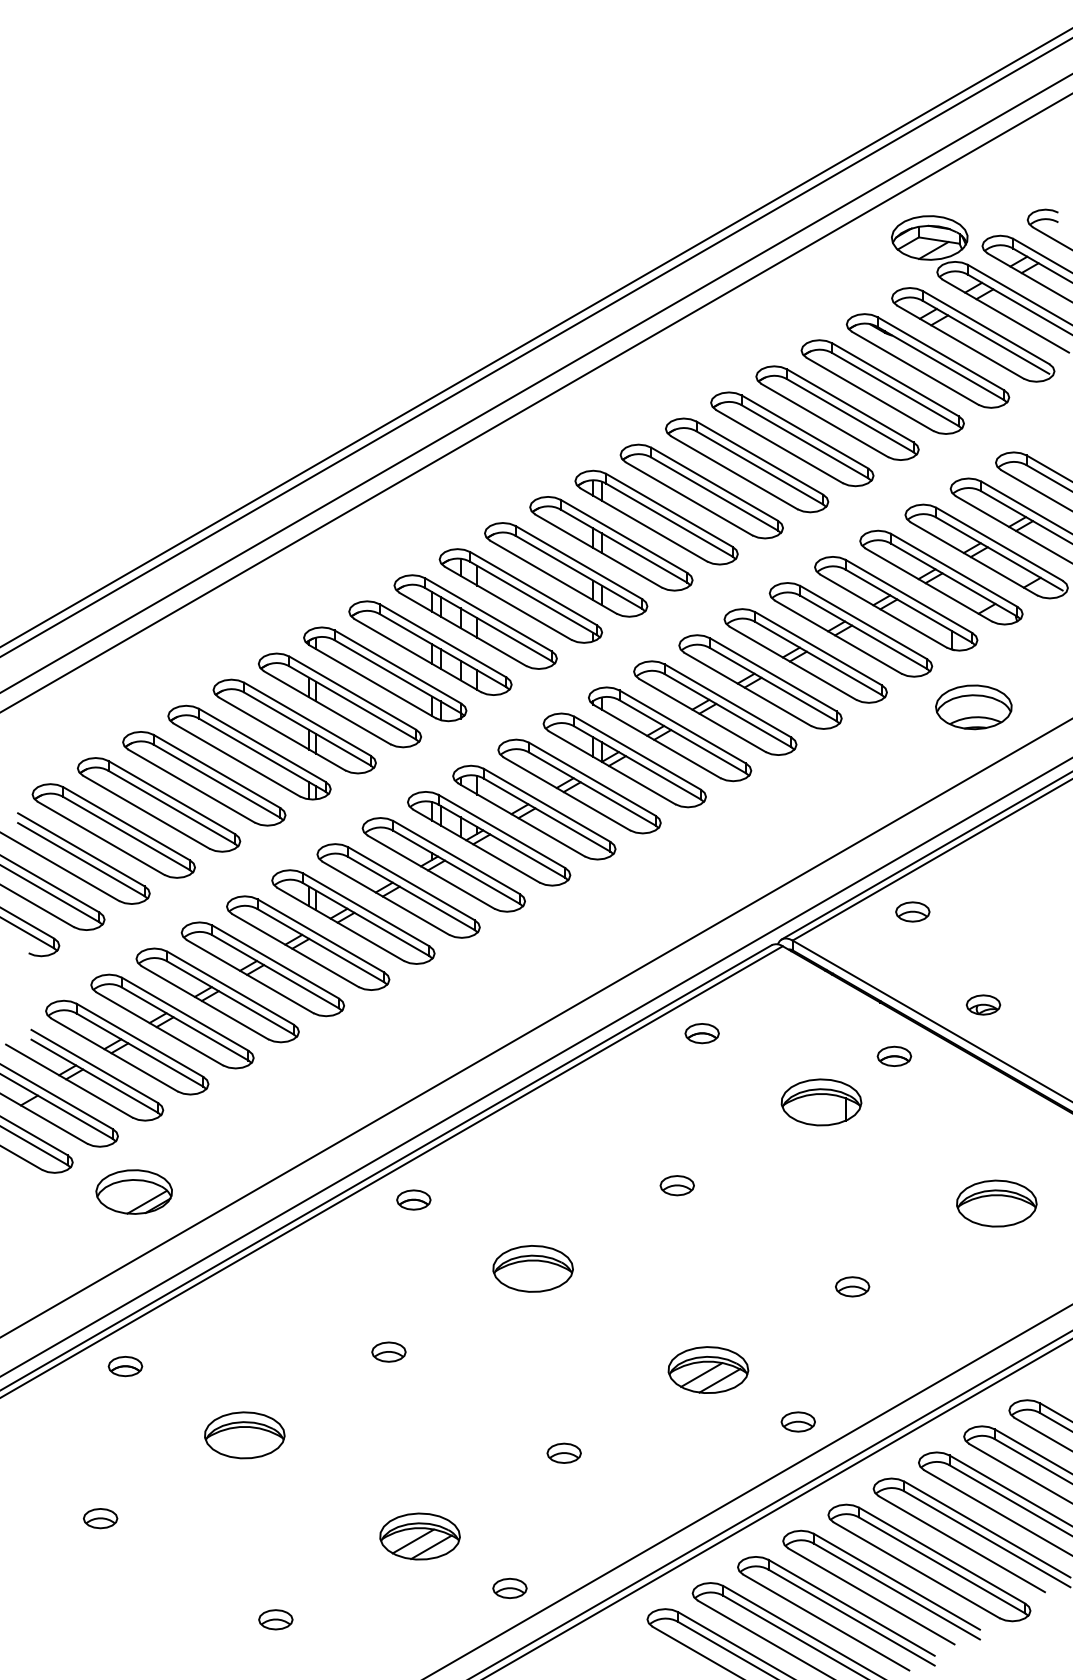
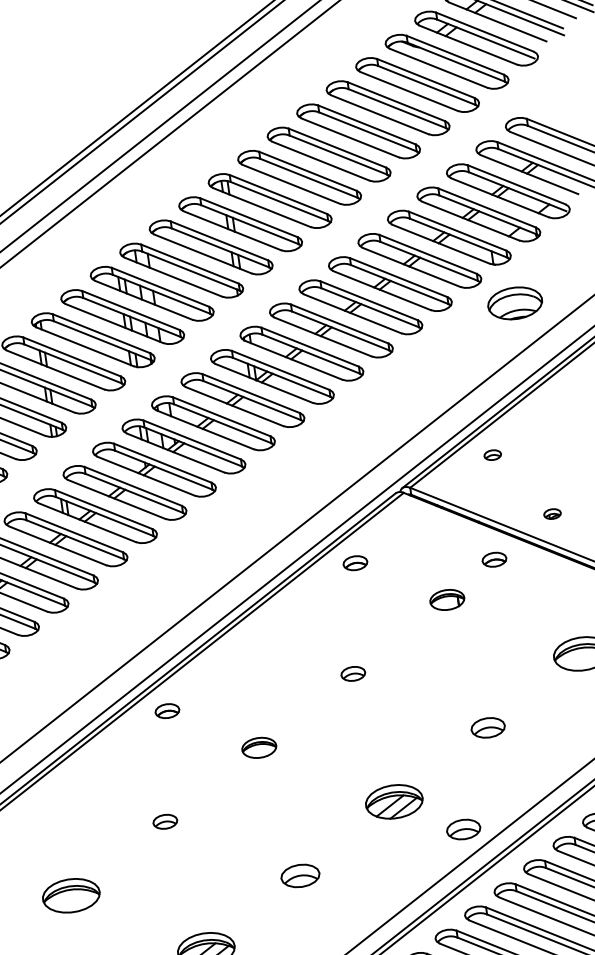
part: (912, 911) -> (492, 454), size x0.7
part: (983, 1004) -> (552, 513), size x0.7
part: (821, 1102) -> (447, 599), size x0.6
part: (532, 1268) -> (258, 747), size x0.6
part: (852, 1286) -> (488, 727), size x1.4
part: (797, 1421) -> (462, 829), size x1.4
part: (563, 1452) -> (299, 875), size x1.6

